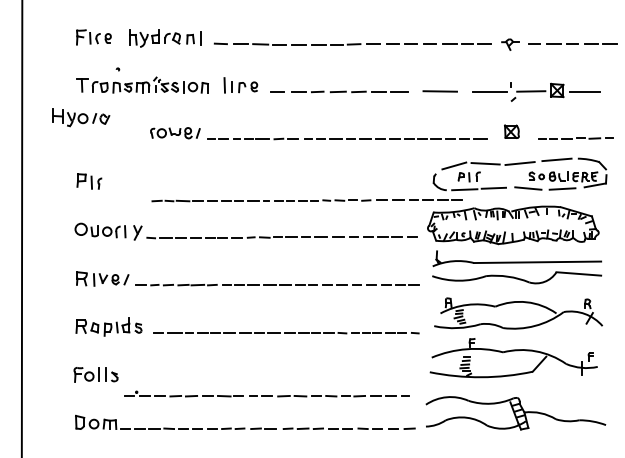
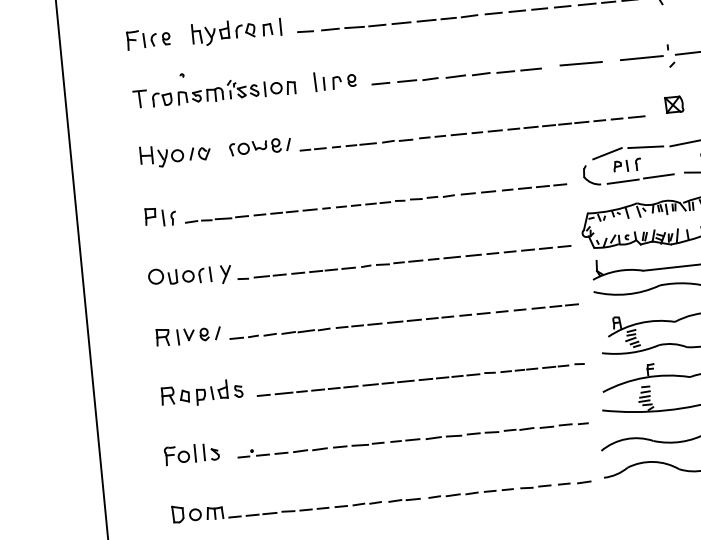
part: (81, 117) -> (175, 154), moved
part: (306, 200) -> (375, 203), moved
part: (266, 393) -> (411, 436), moved

